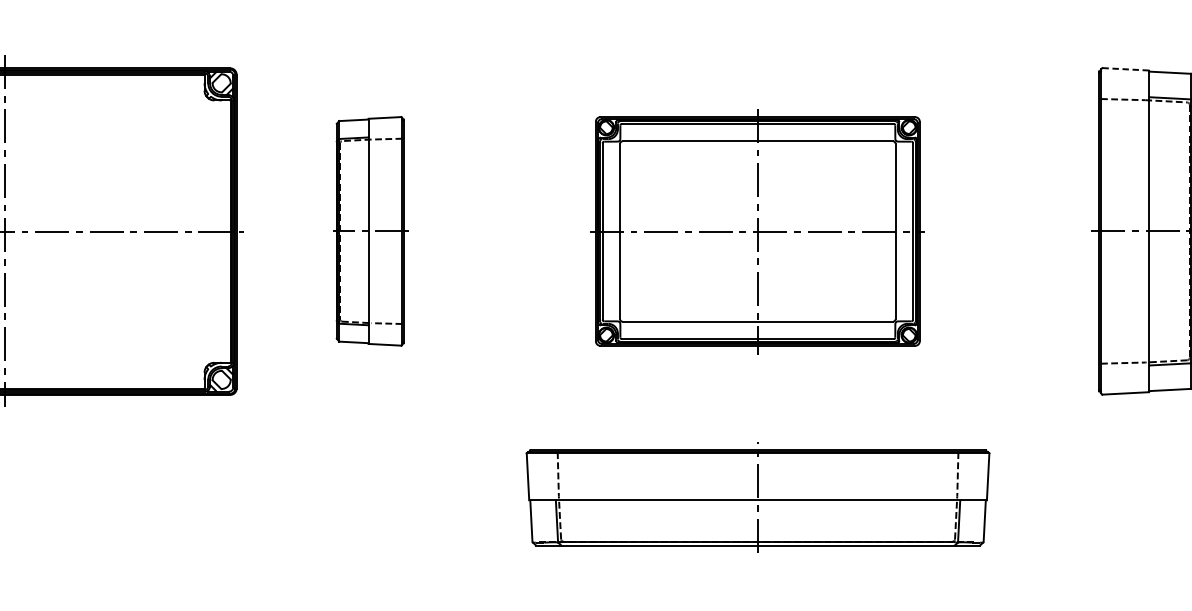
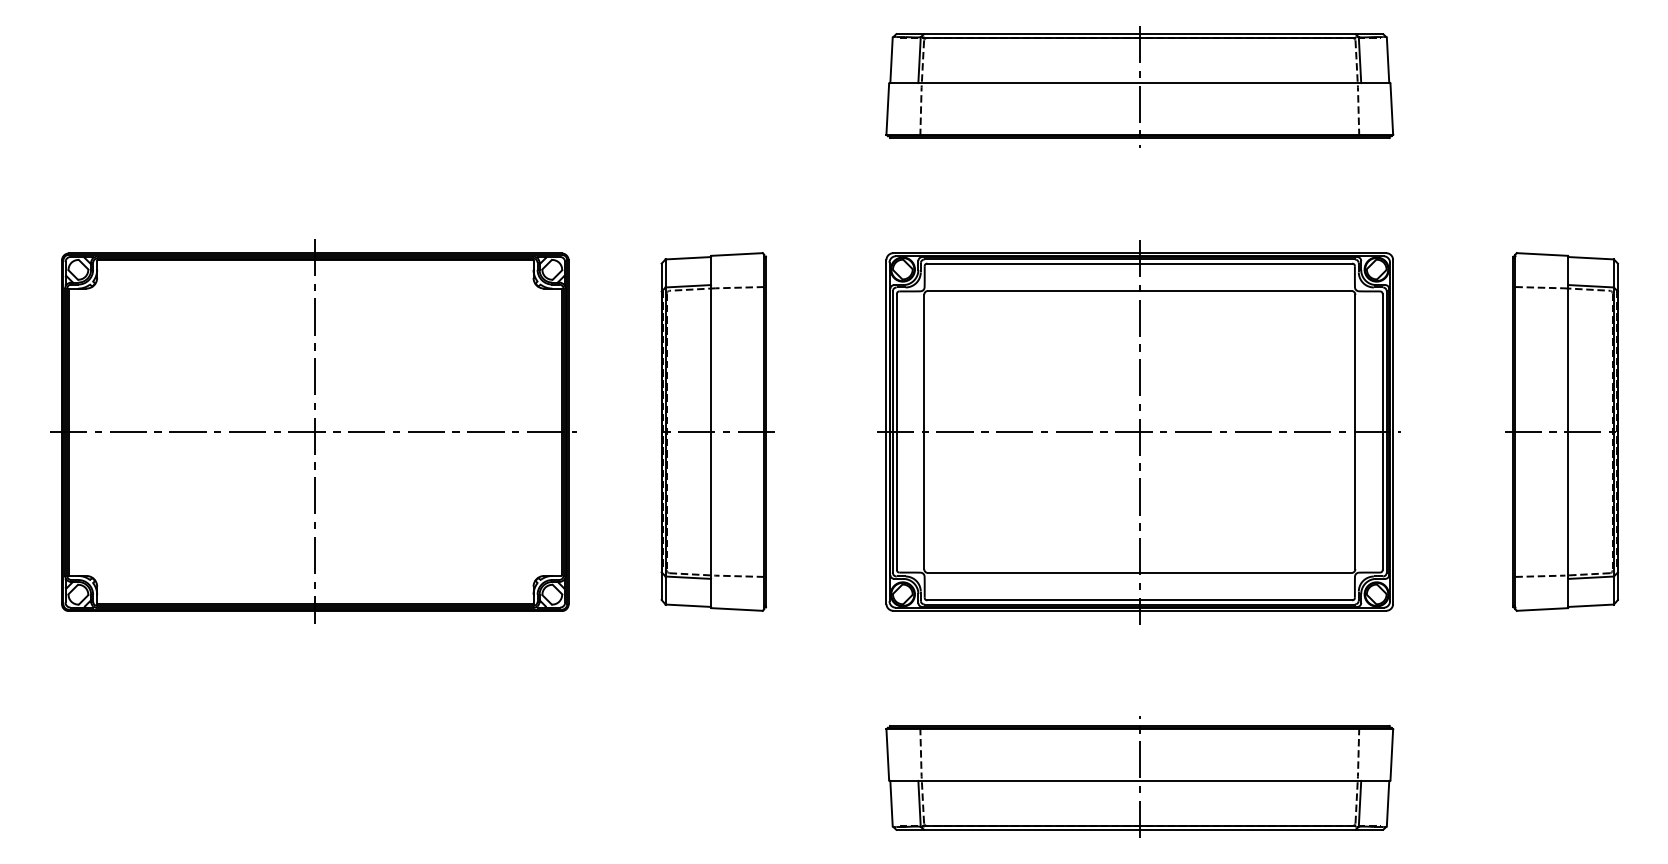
line: (1125, 69) -> (1542, 254), dashed -> solid
part: (372, 230) -> (717, 431), size x1.43
part: (756, 231) -> (1138, 432), size x1.43
part: (757, 496) -> (1139, 776), moved

